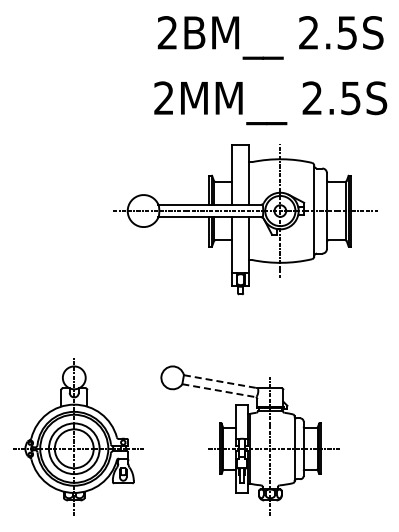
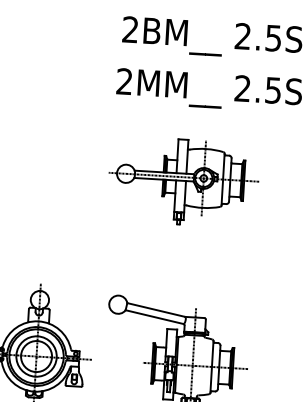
part: (245, 219) -> (183, 182), size x0.71
line: (221, 381) -> (156, 309), dashed -> solid
line: (219, 390) -> (154, 316), dashed -> solid

